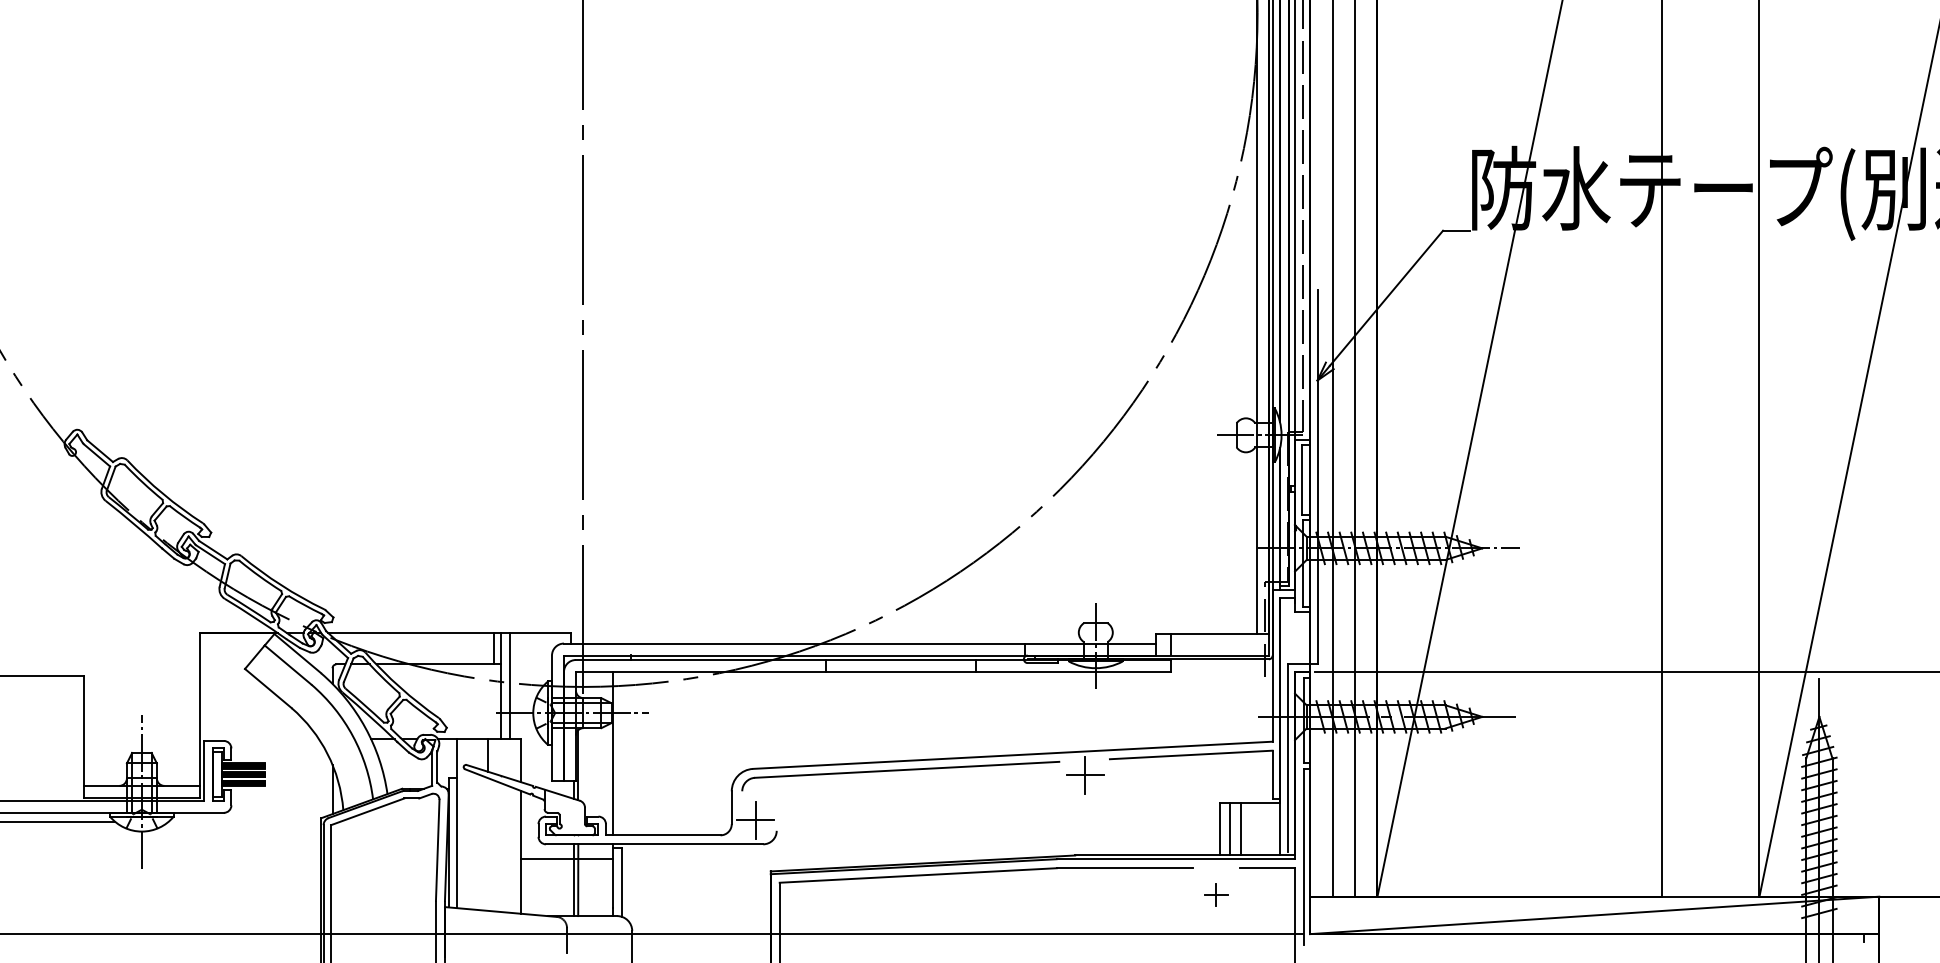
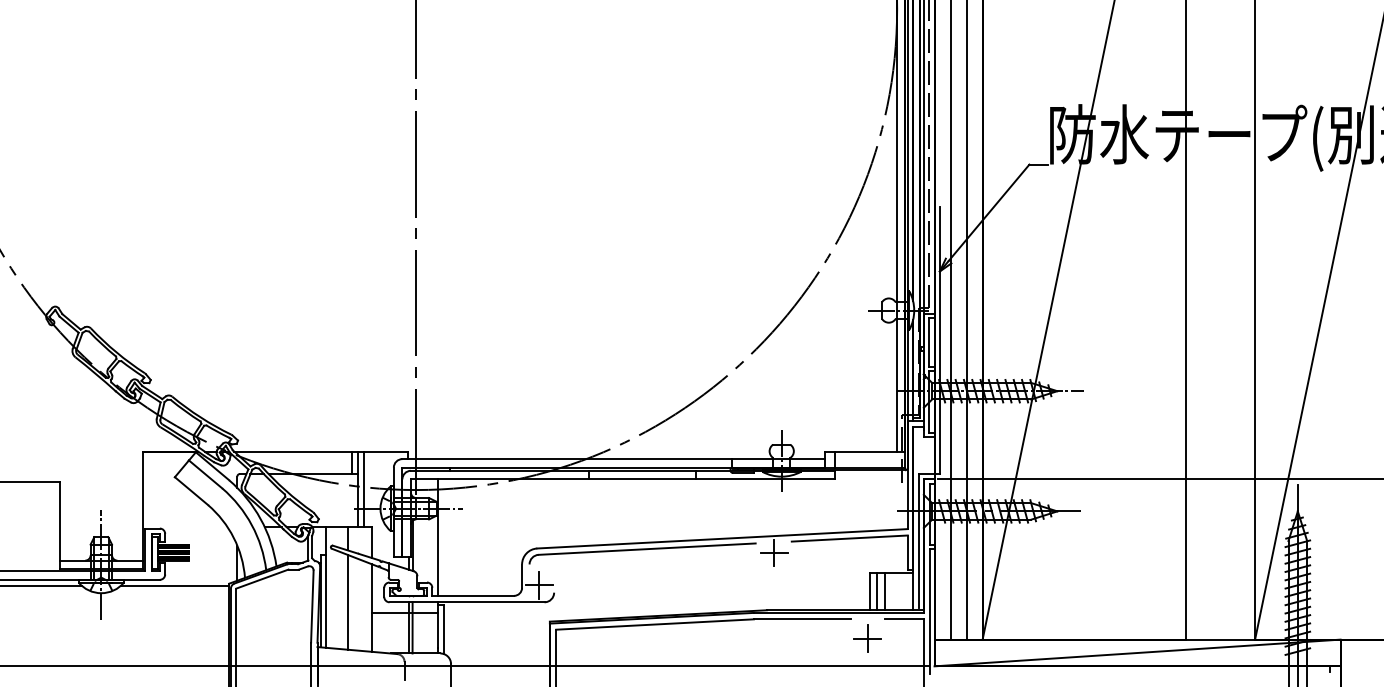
line: (244, 822) -> (174, 586), added
line: (487, 843) -> (347, 601), added
part: (1216, 895) -> (867, 638), size x1.67

